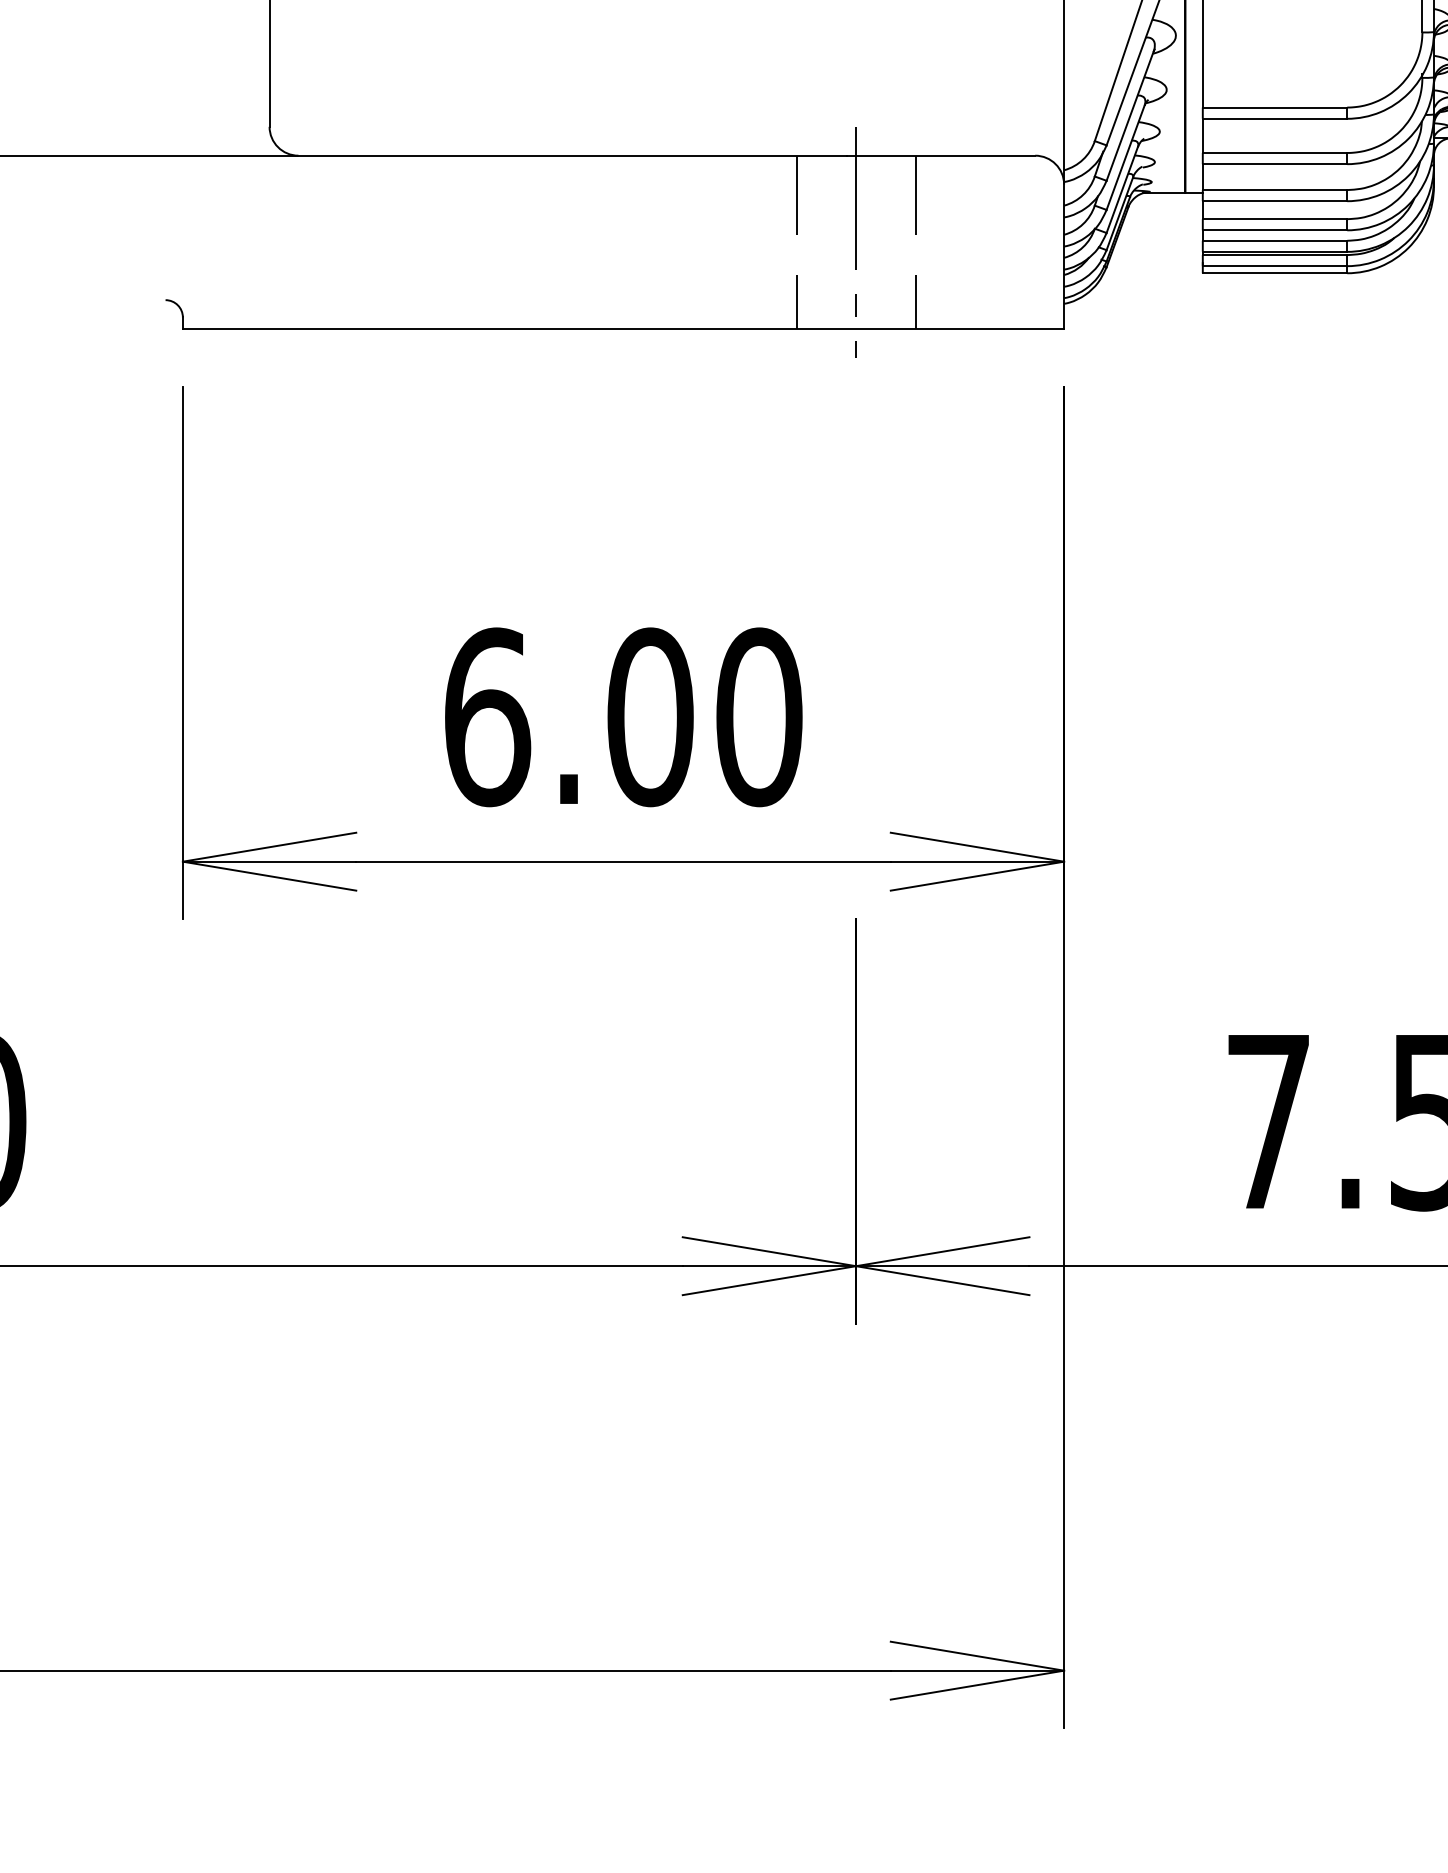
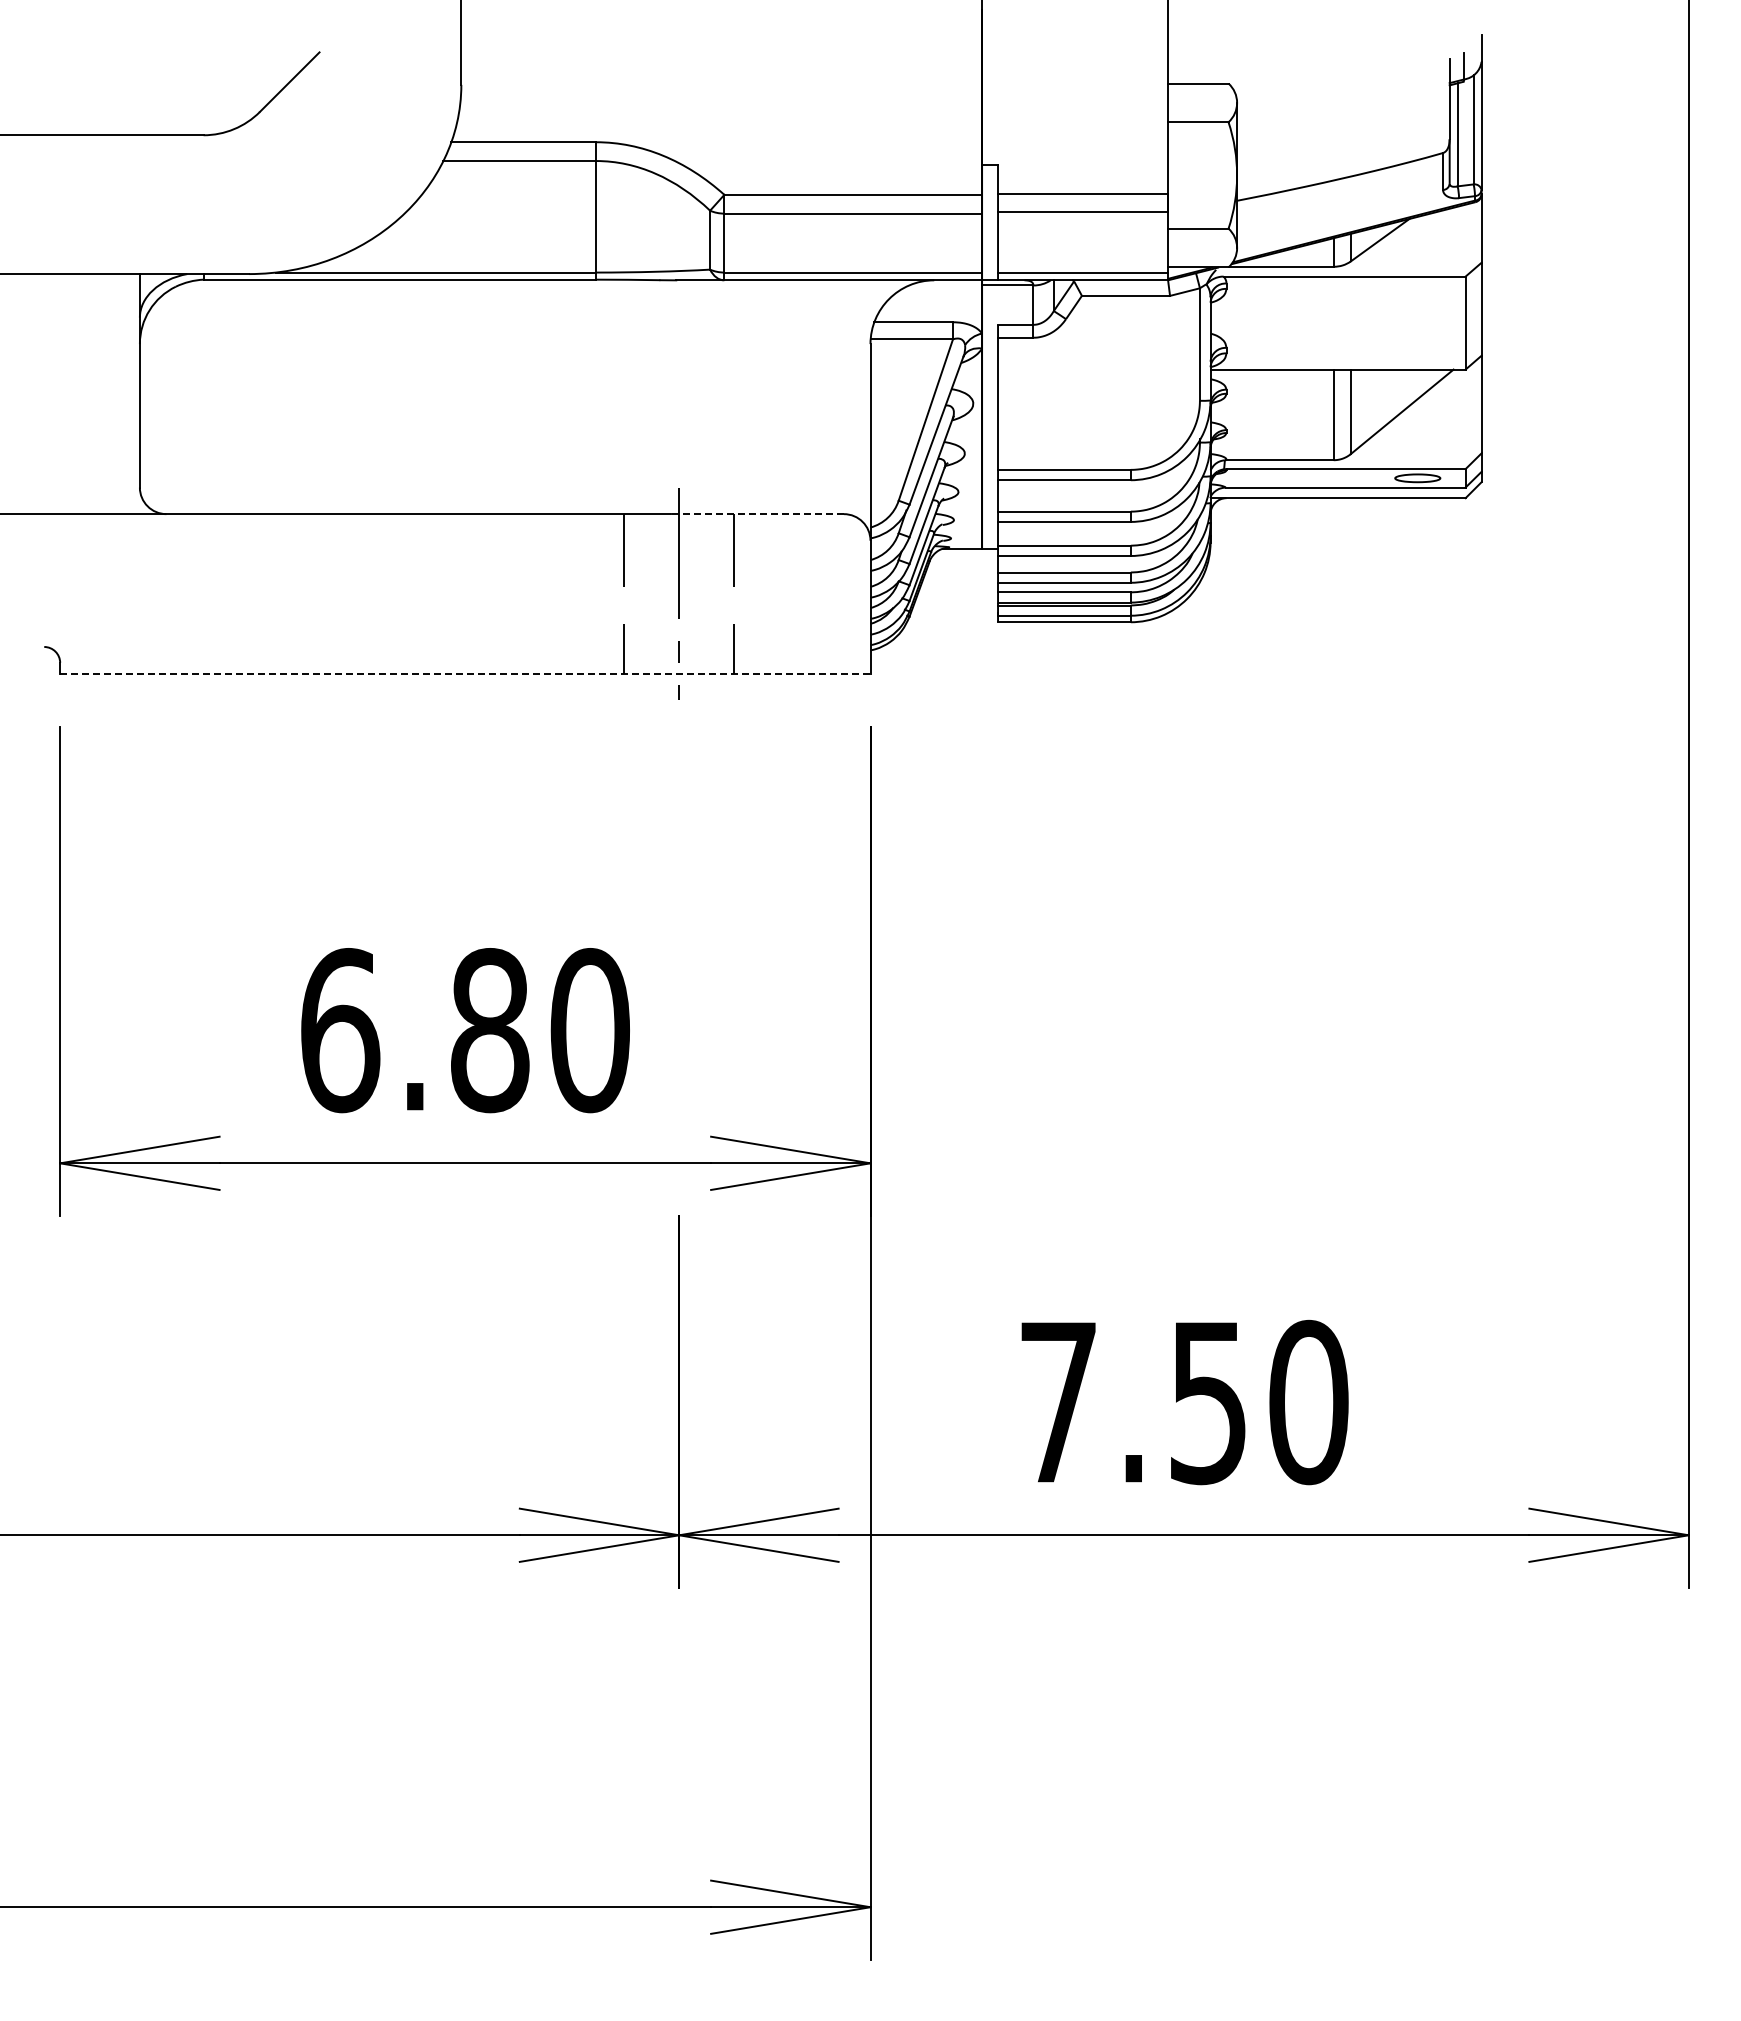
line: (941, 156) -> (757, 514), solid -> dashed
line: (623, 329) -> (465, 673), solid -> dashed
text: (649, 717) -> (489, 1030), 6.00 -> 6.80

